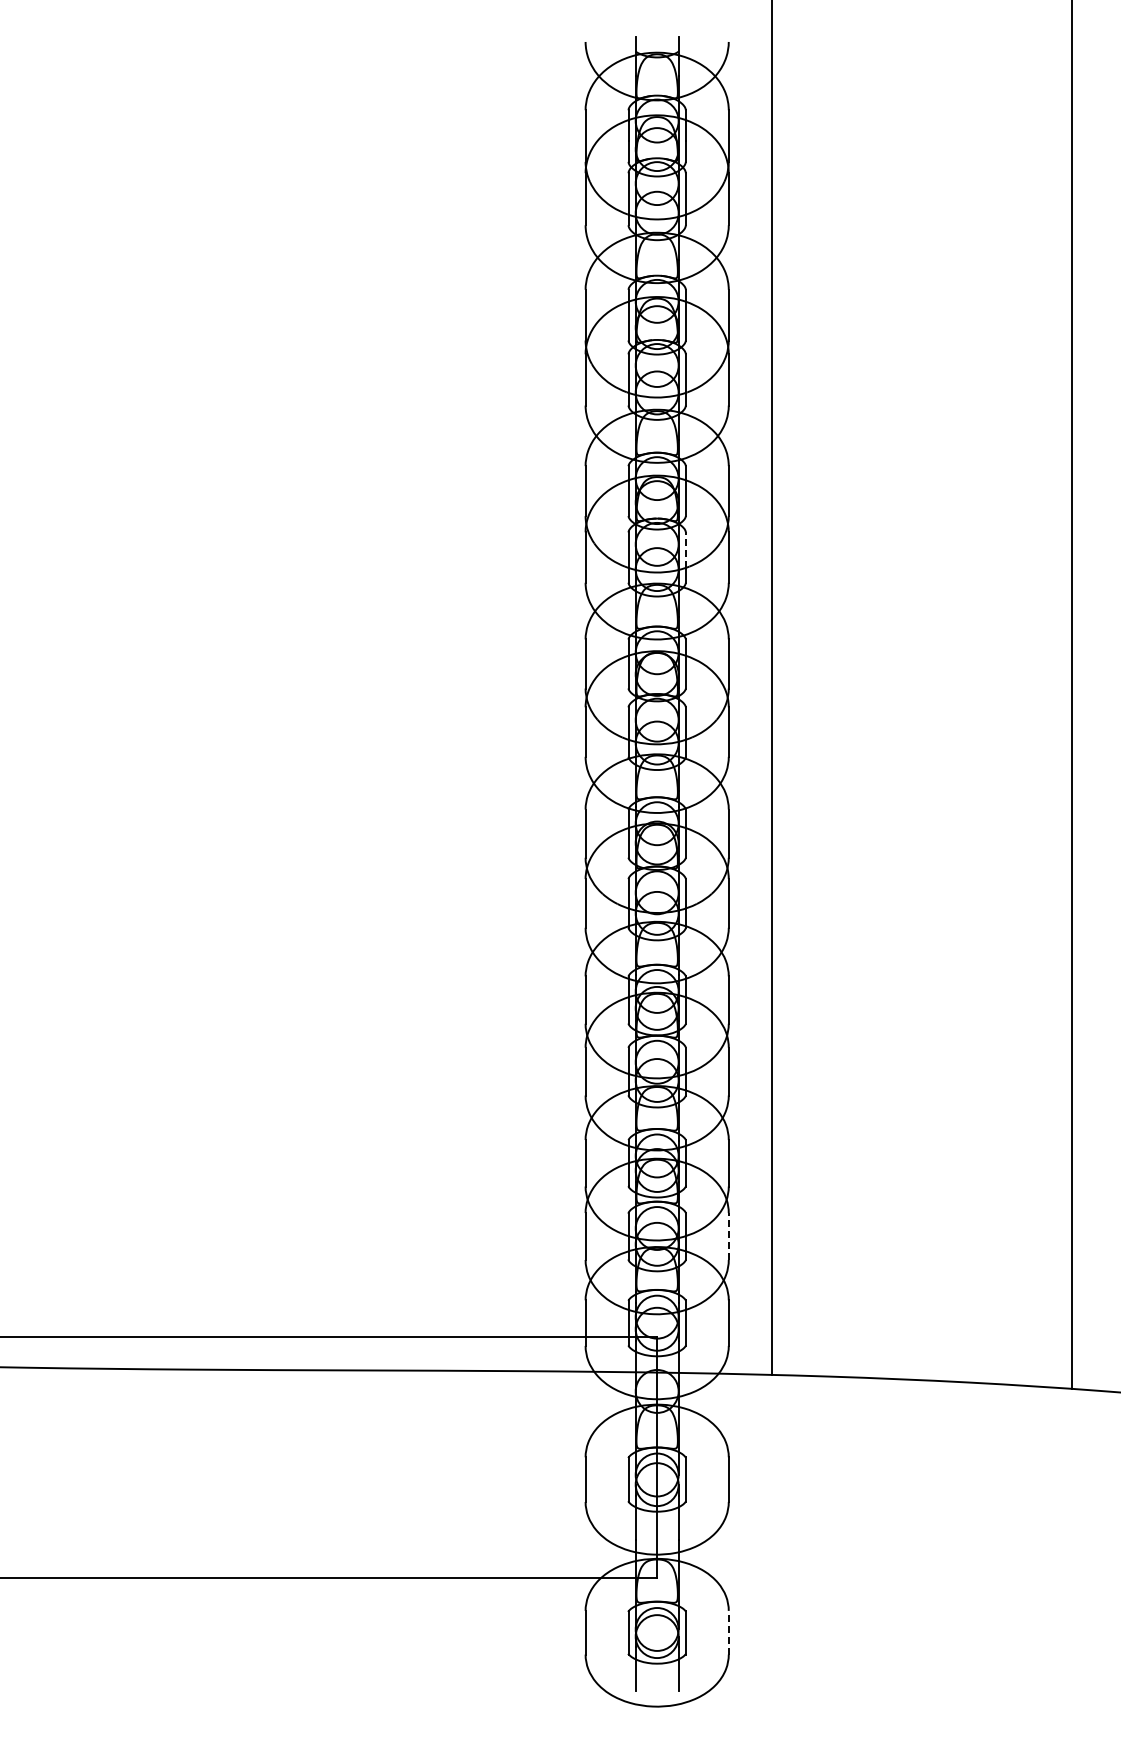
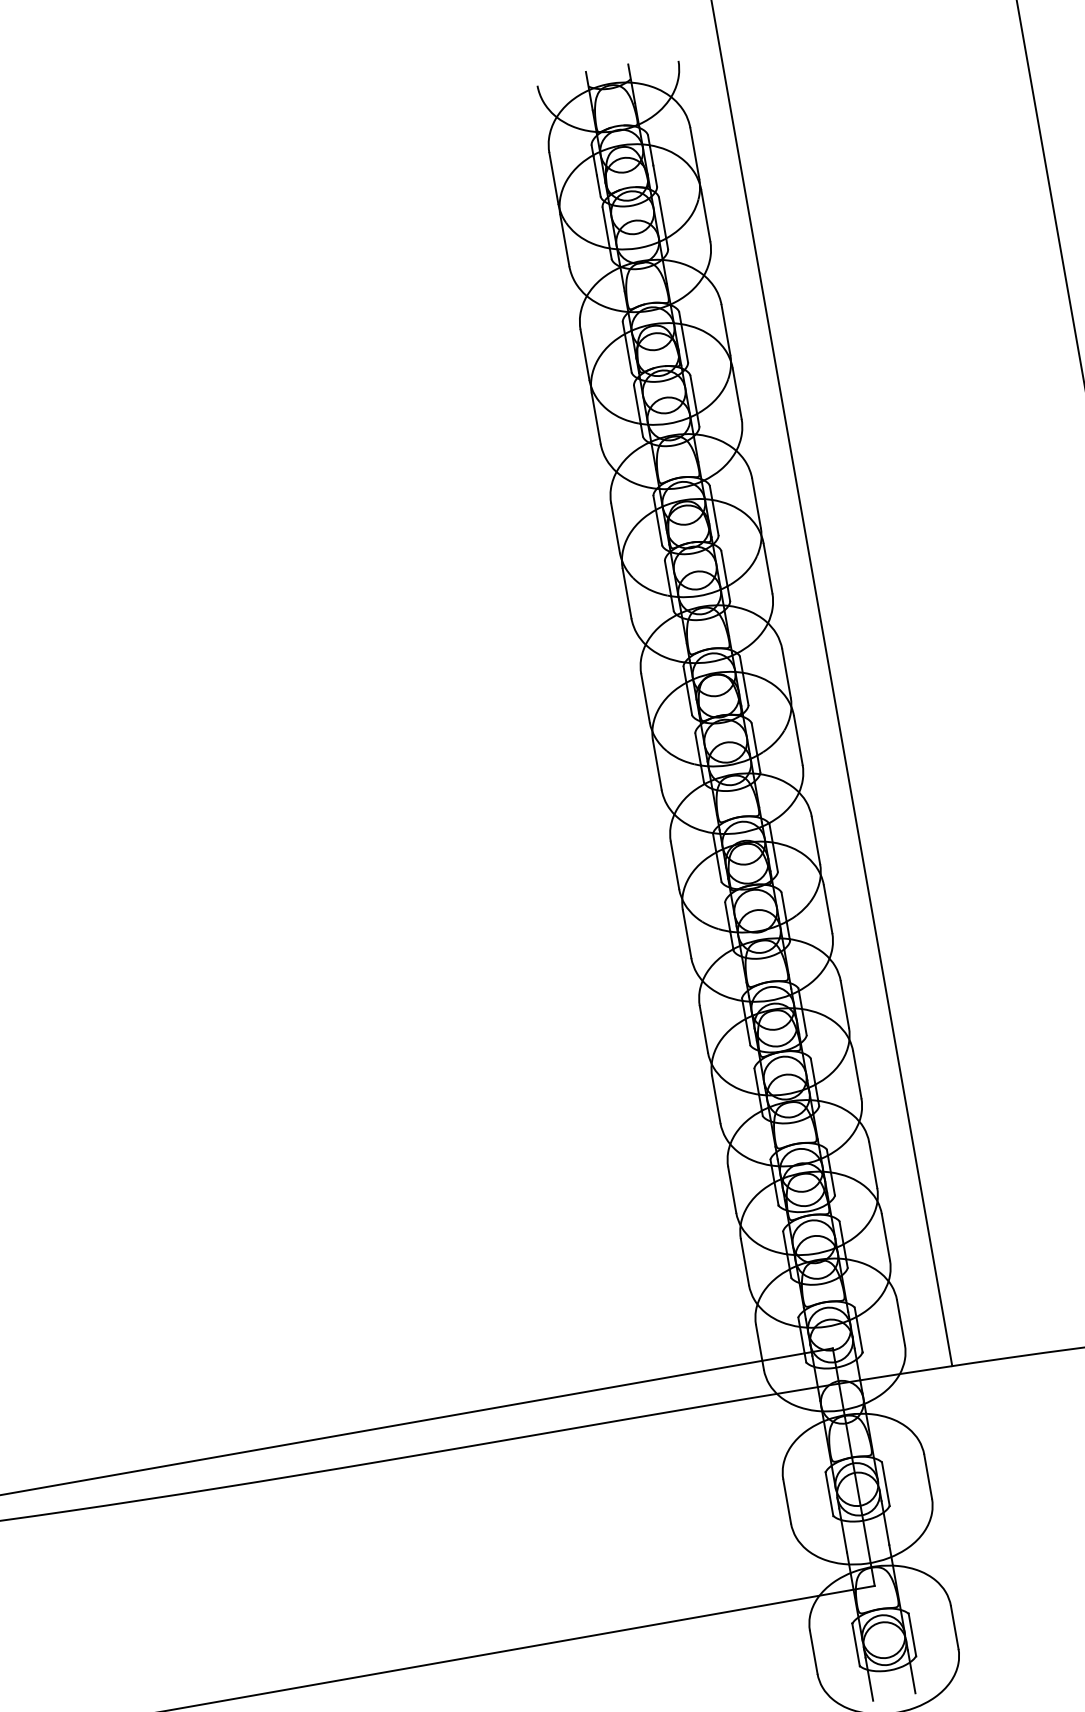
line: (685, 550) -> (724, 569), dashed -> solid
line: (728, 1236) -> (885, 1237), dashed -> solid
line: (728, 1632) -> (954, 1627), dashed -> solid

